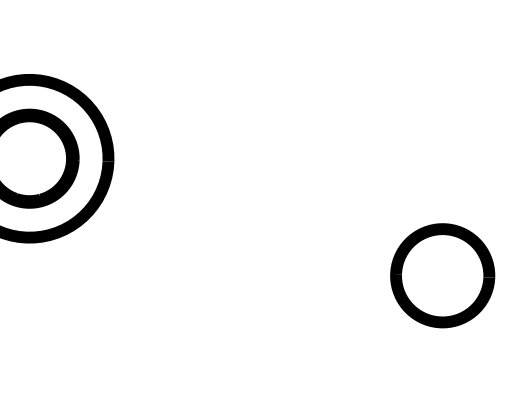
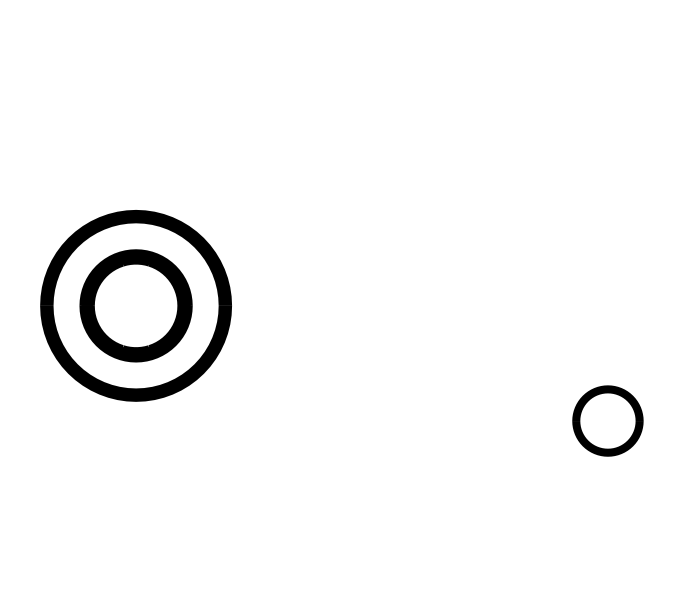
part: (442, 275) -> (607, 420), size x0.6

